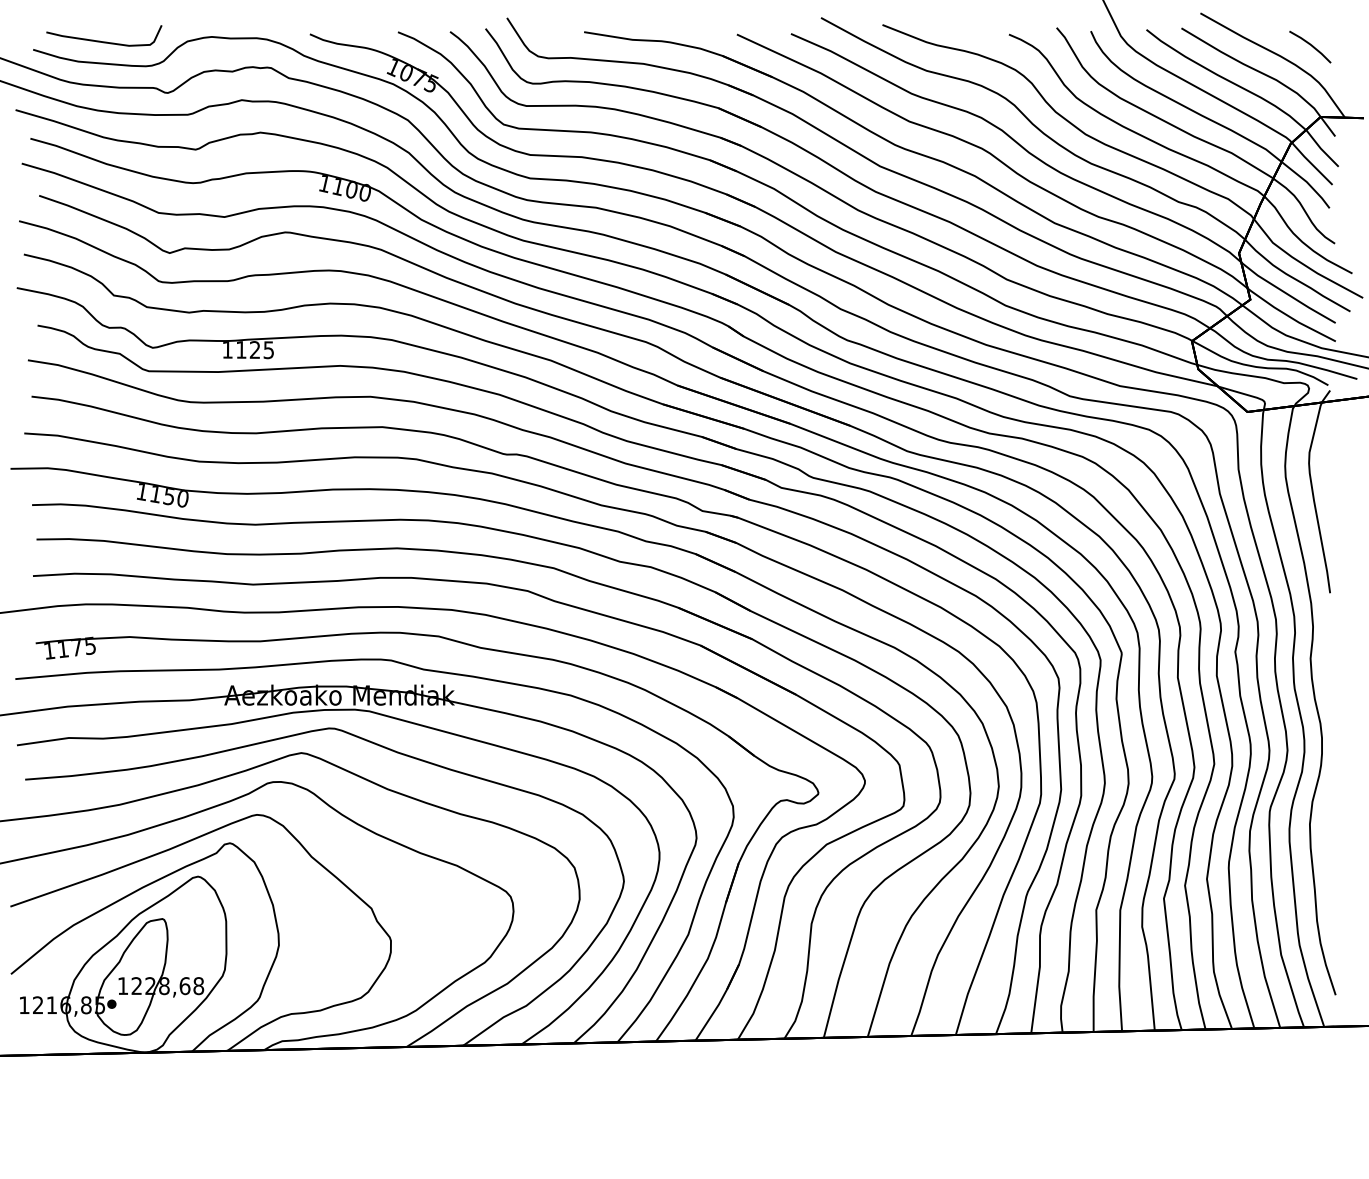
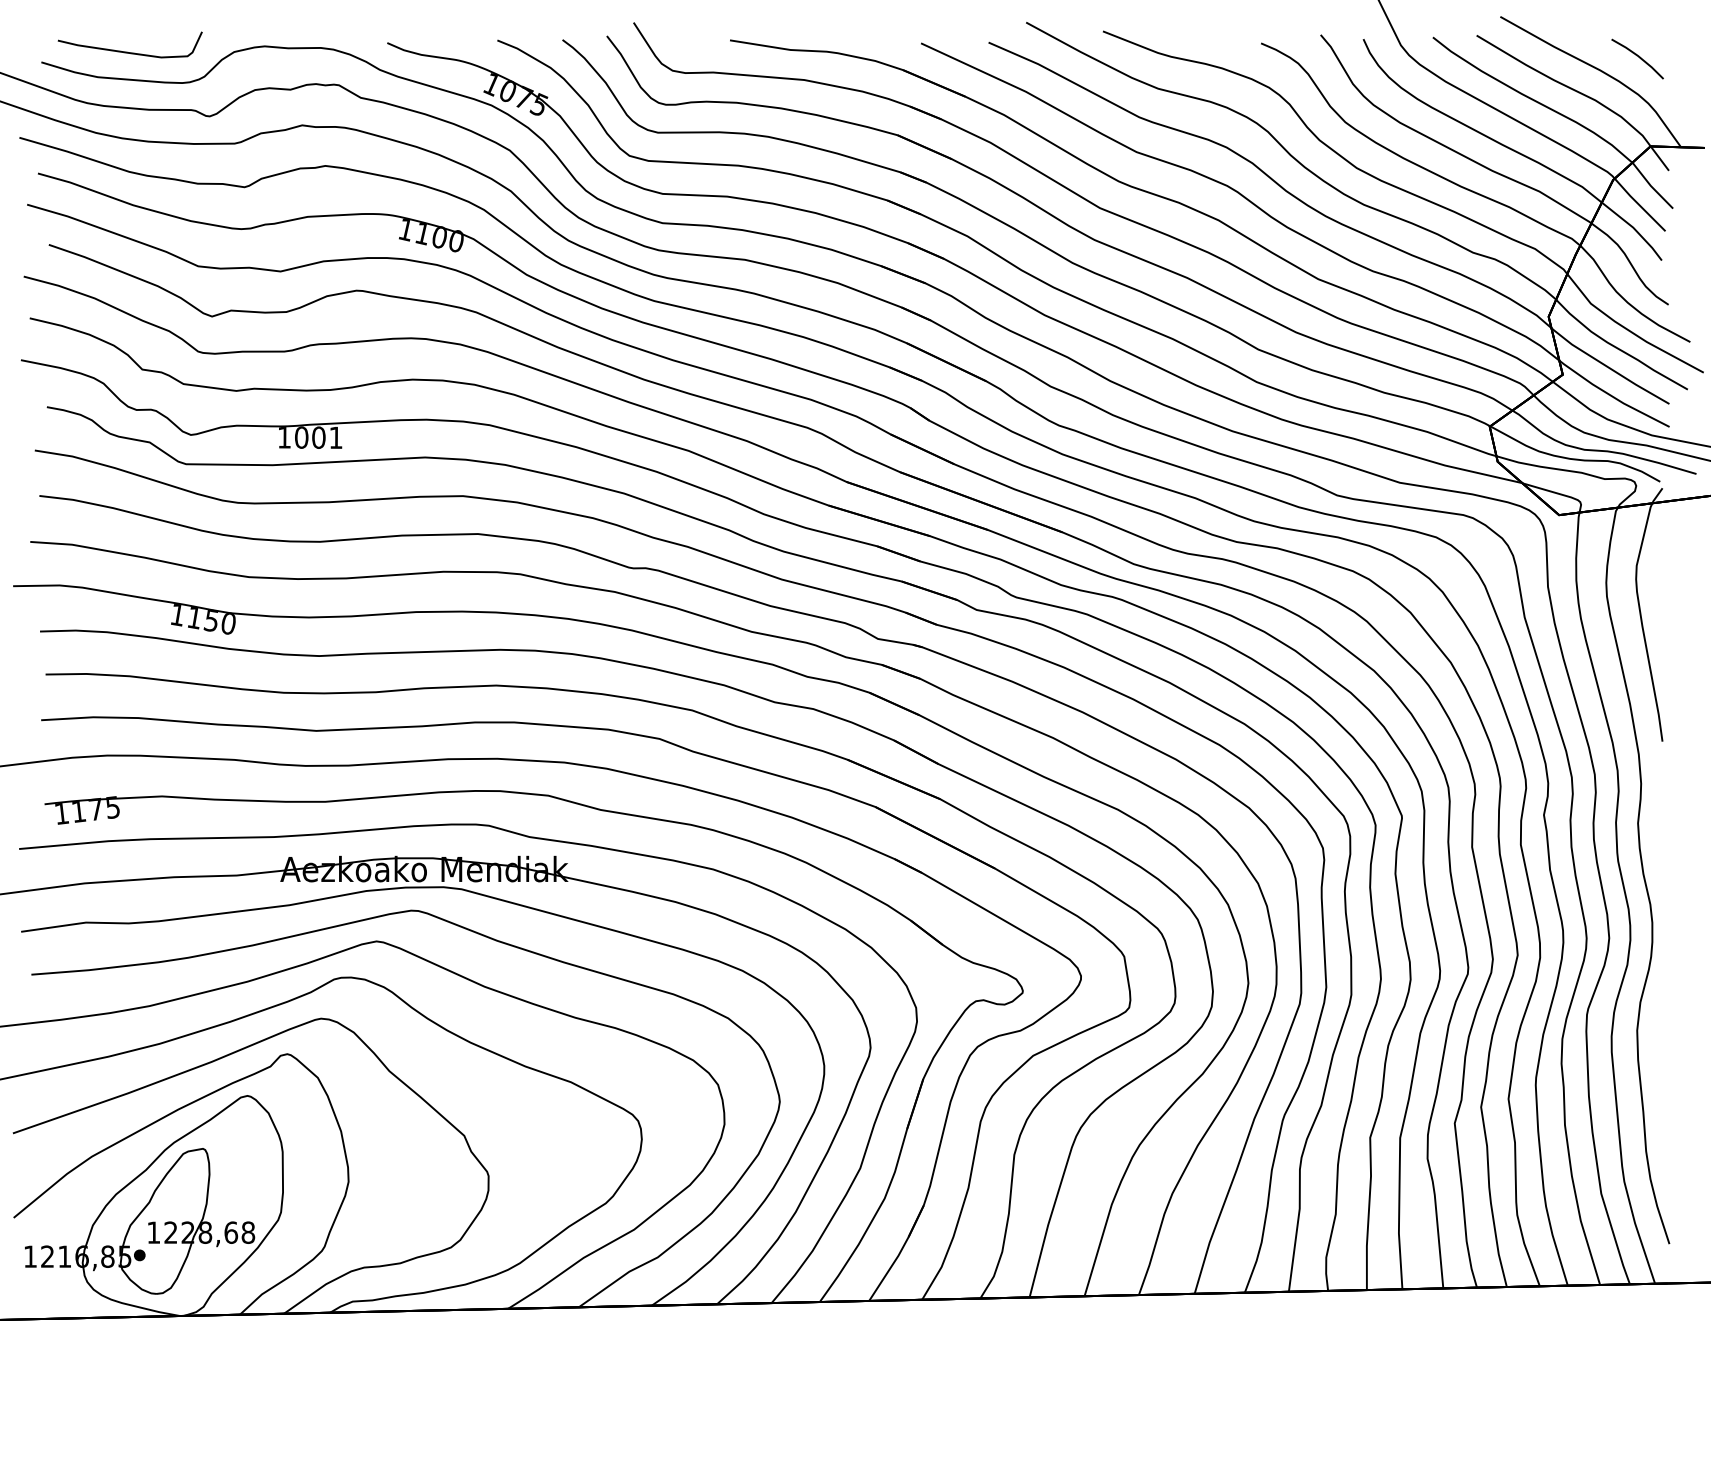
text: (254, 350) -> (318, 438), 1125 -> 1001

